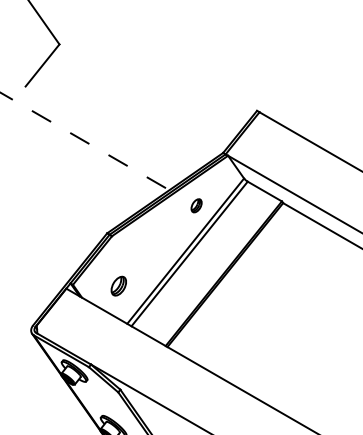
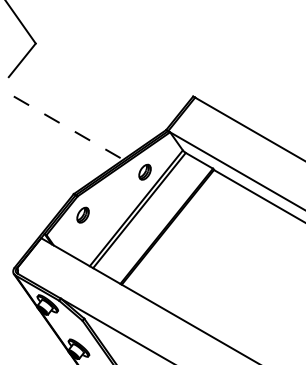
part: (195, 204) -> (144, 171), size x1.43
part: (118, 285) -> (82, 214), moved

